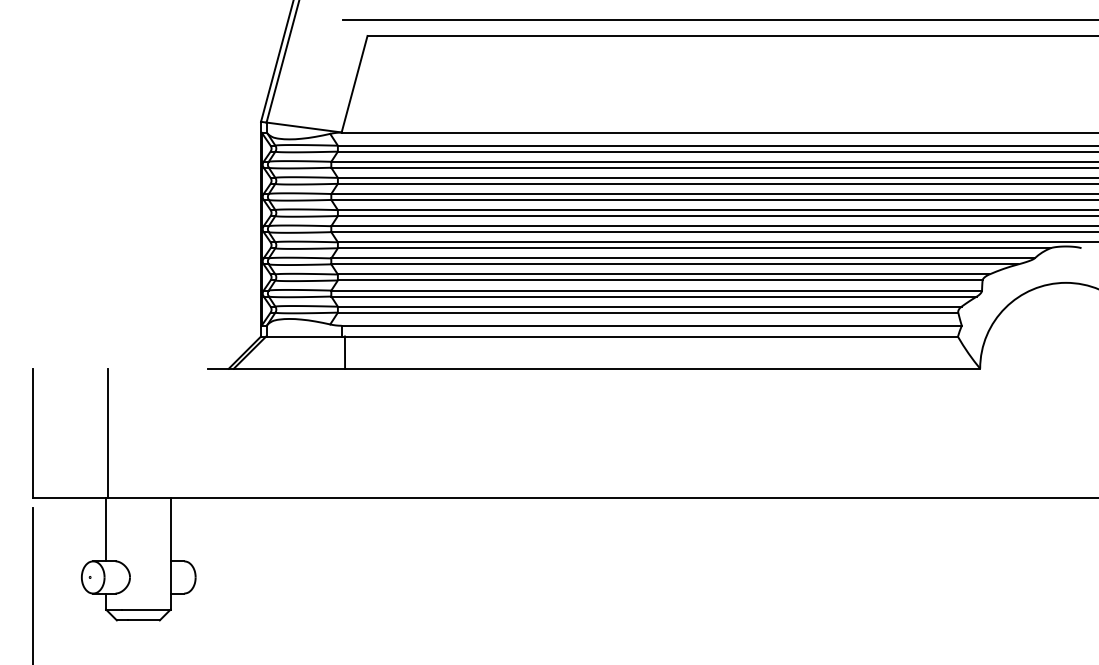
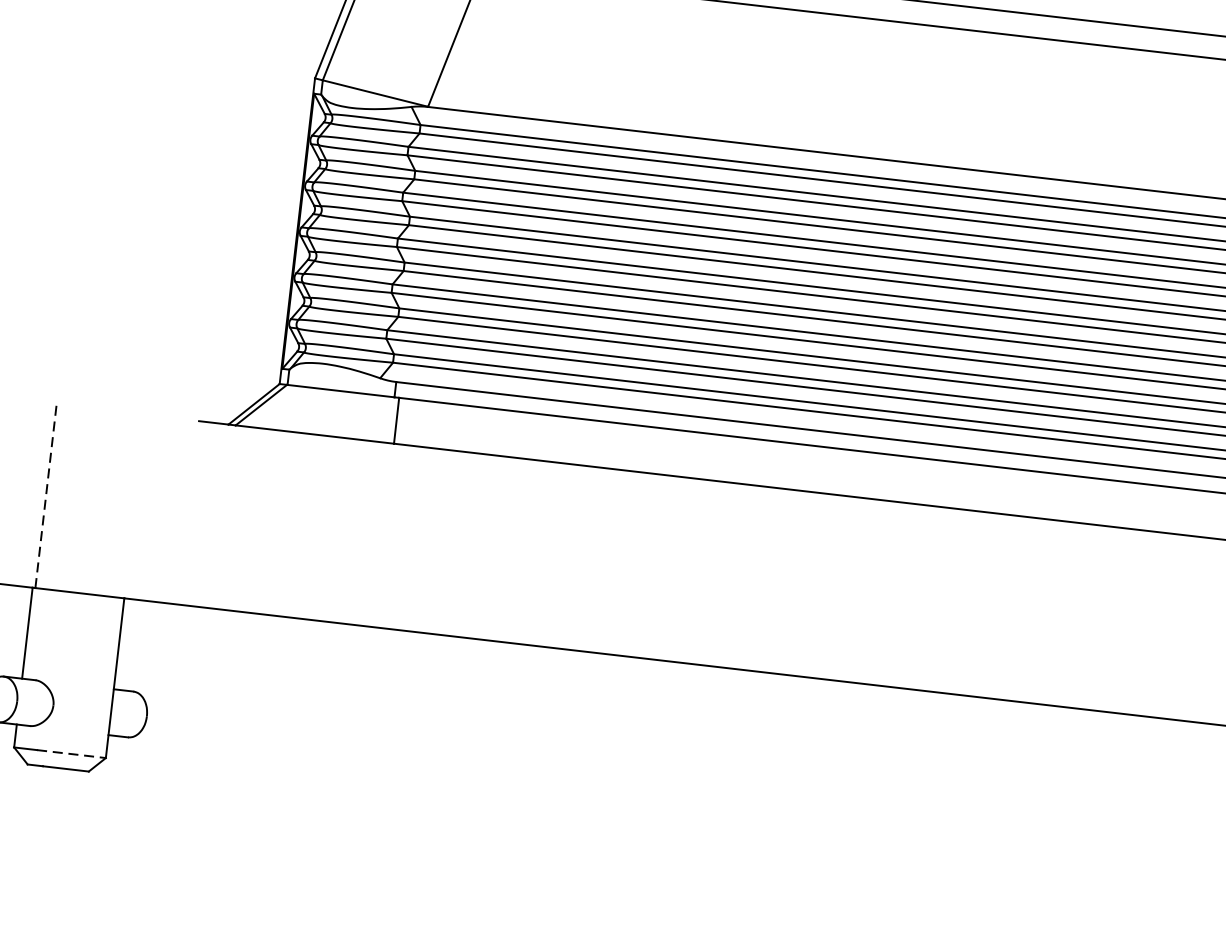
line: (108, 432) -> (46, 495), solid -> dashed
line: (146, 609) -> (71, 753), solid -> dashed

